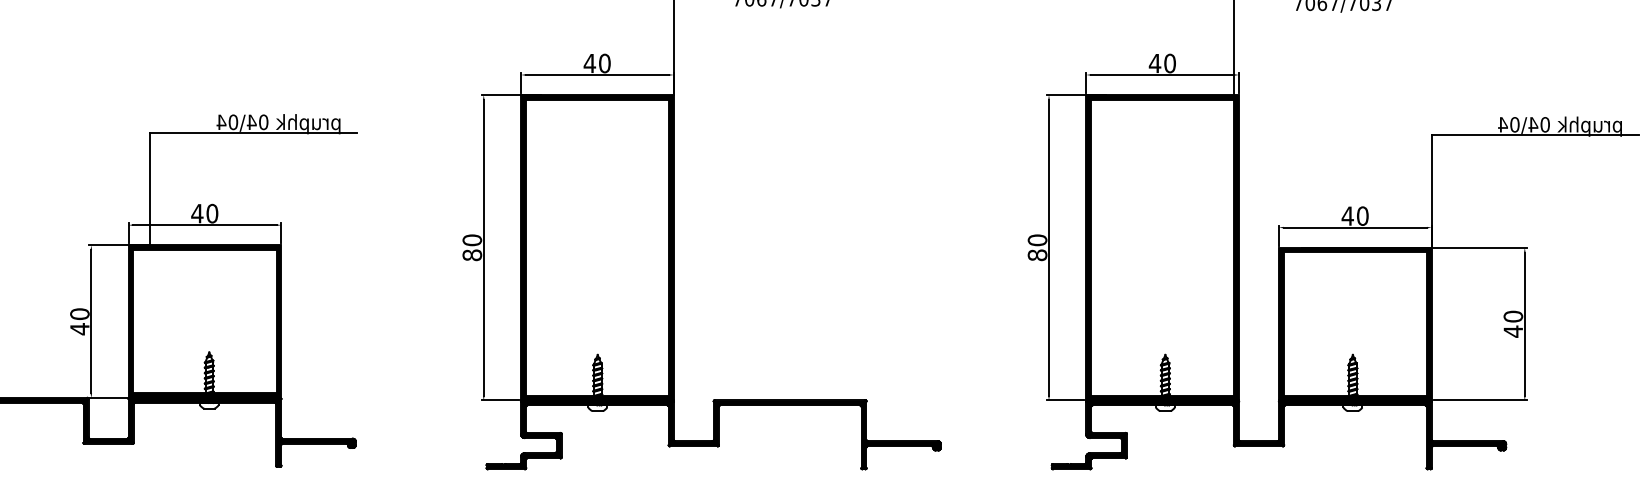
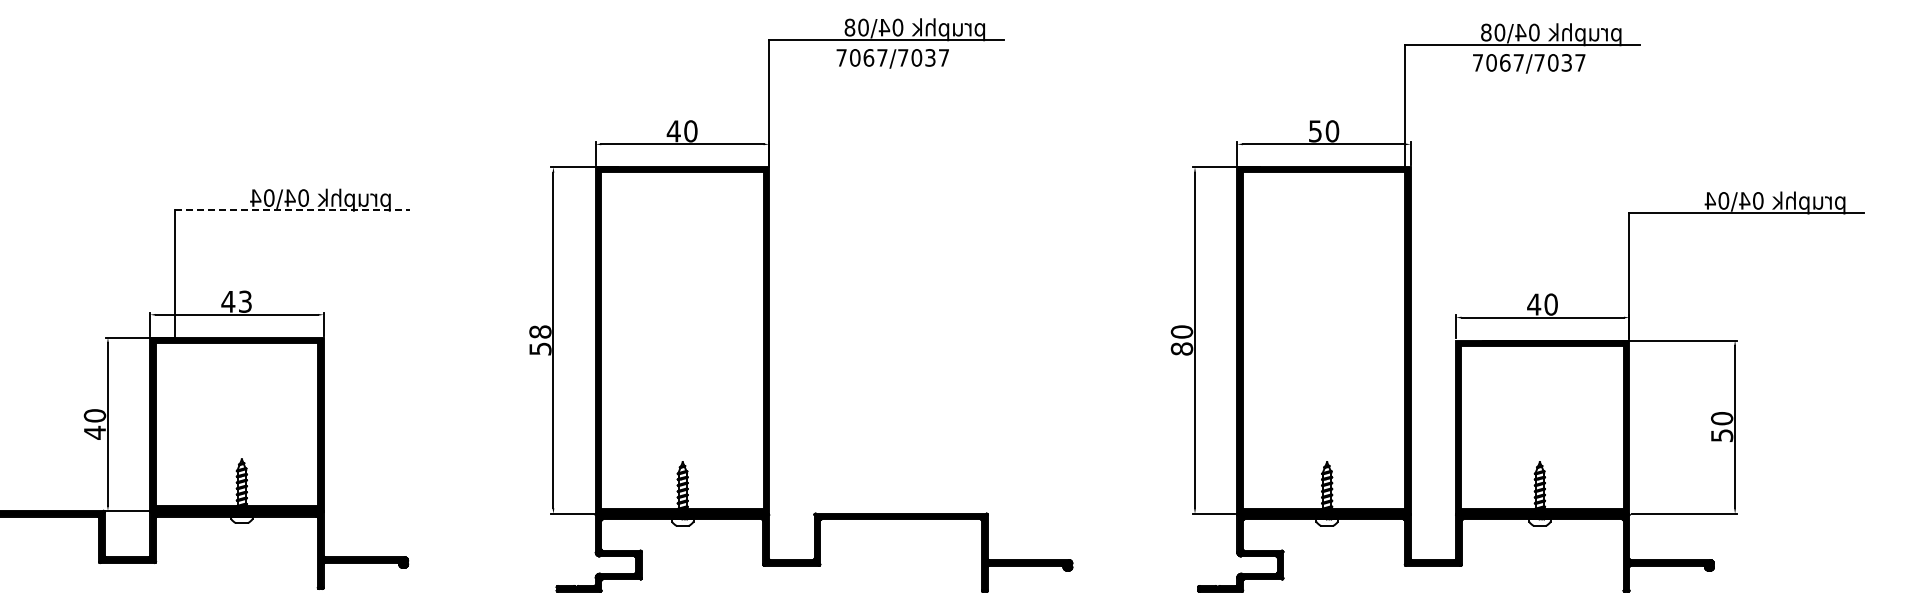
text: (1155, 63) -> (1315, 131), 40 -> 50
line: (253, 133) -> (292, 210), solid -> dashed
text: (212, 213) -> (245, 301), 40 -> 43
text: (472, 247) -> (540, 340), 80 -> 58
text: (1513, 331) -> (1722, 435), 40 -> 50

